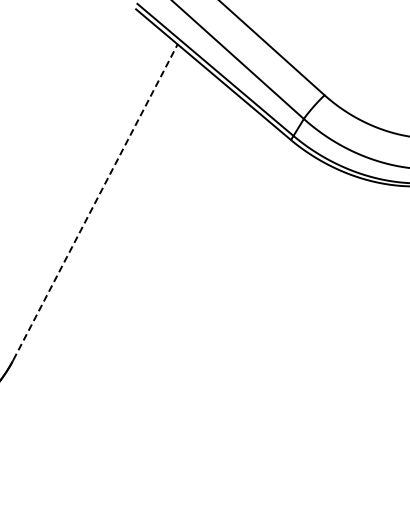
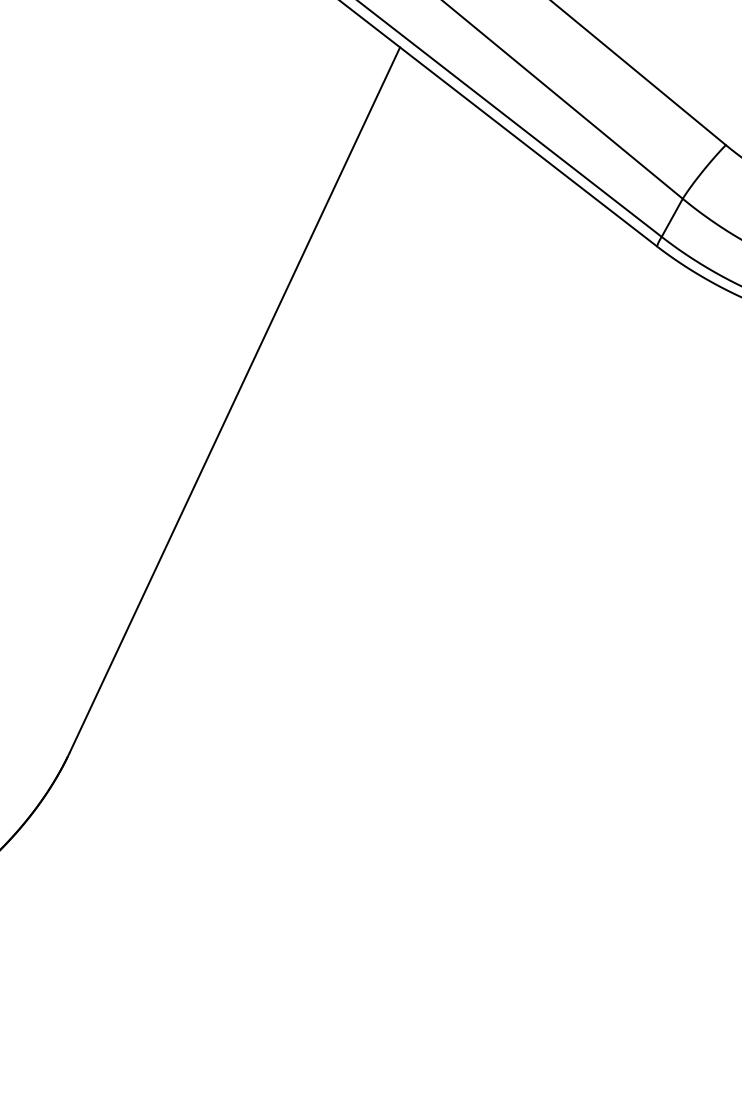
line: (95, 202) -> (234, 400), dashed -> solid

